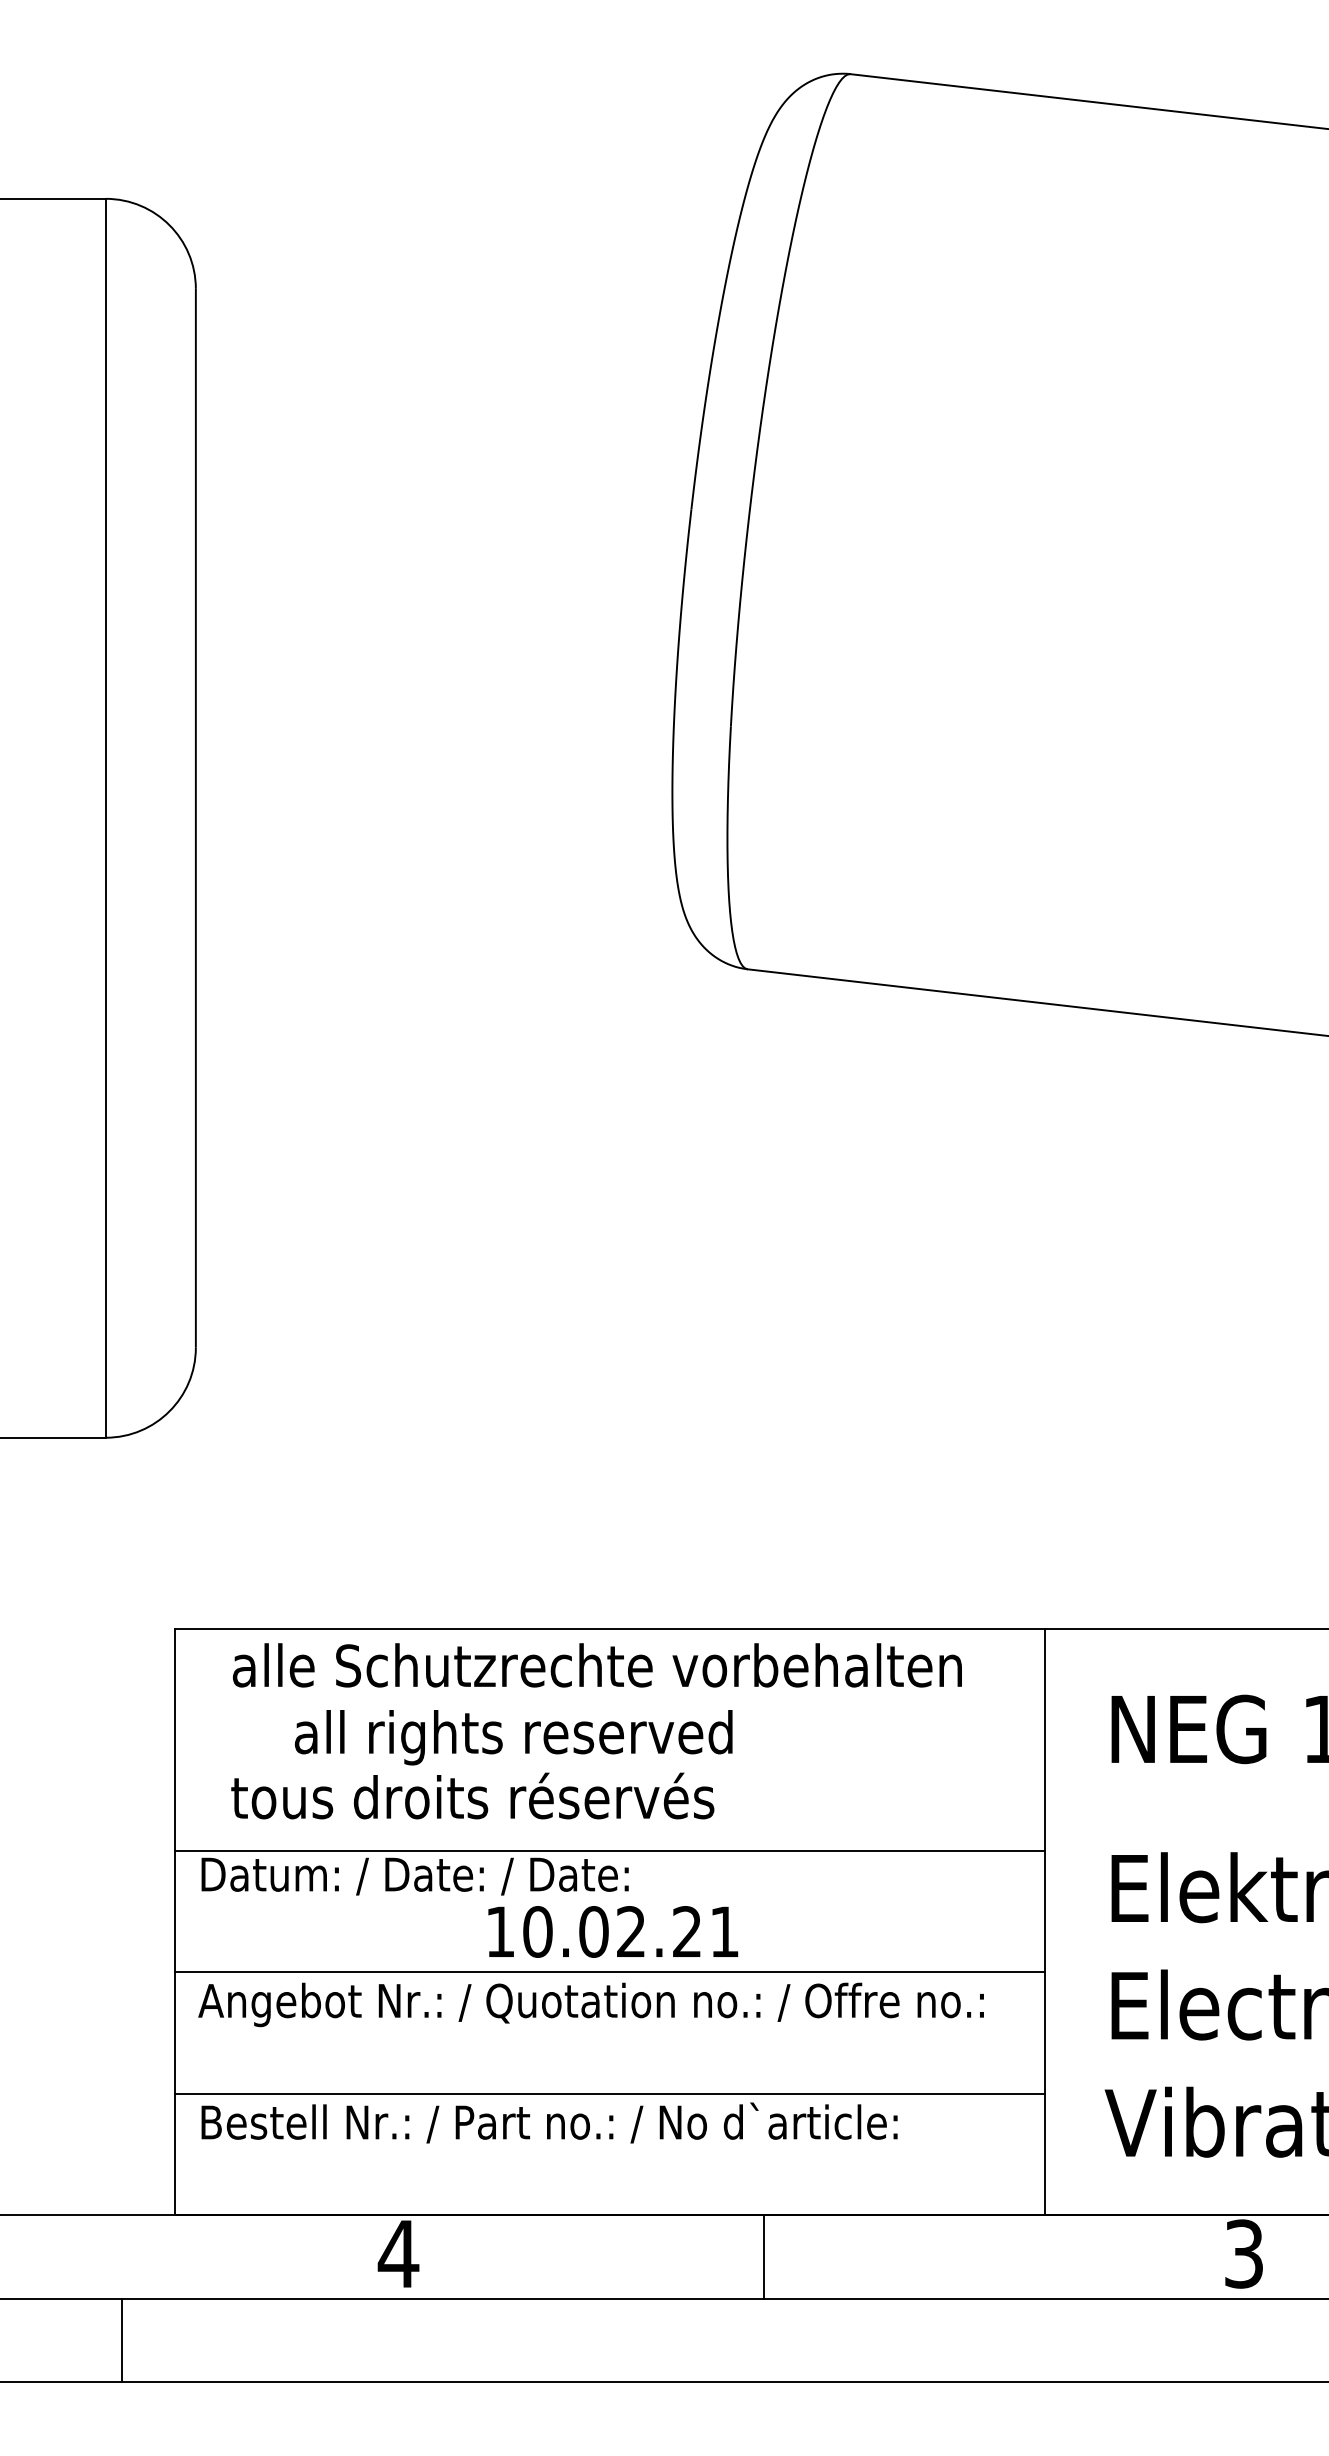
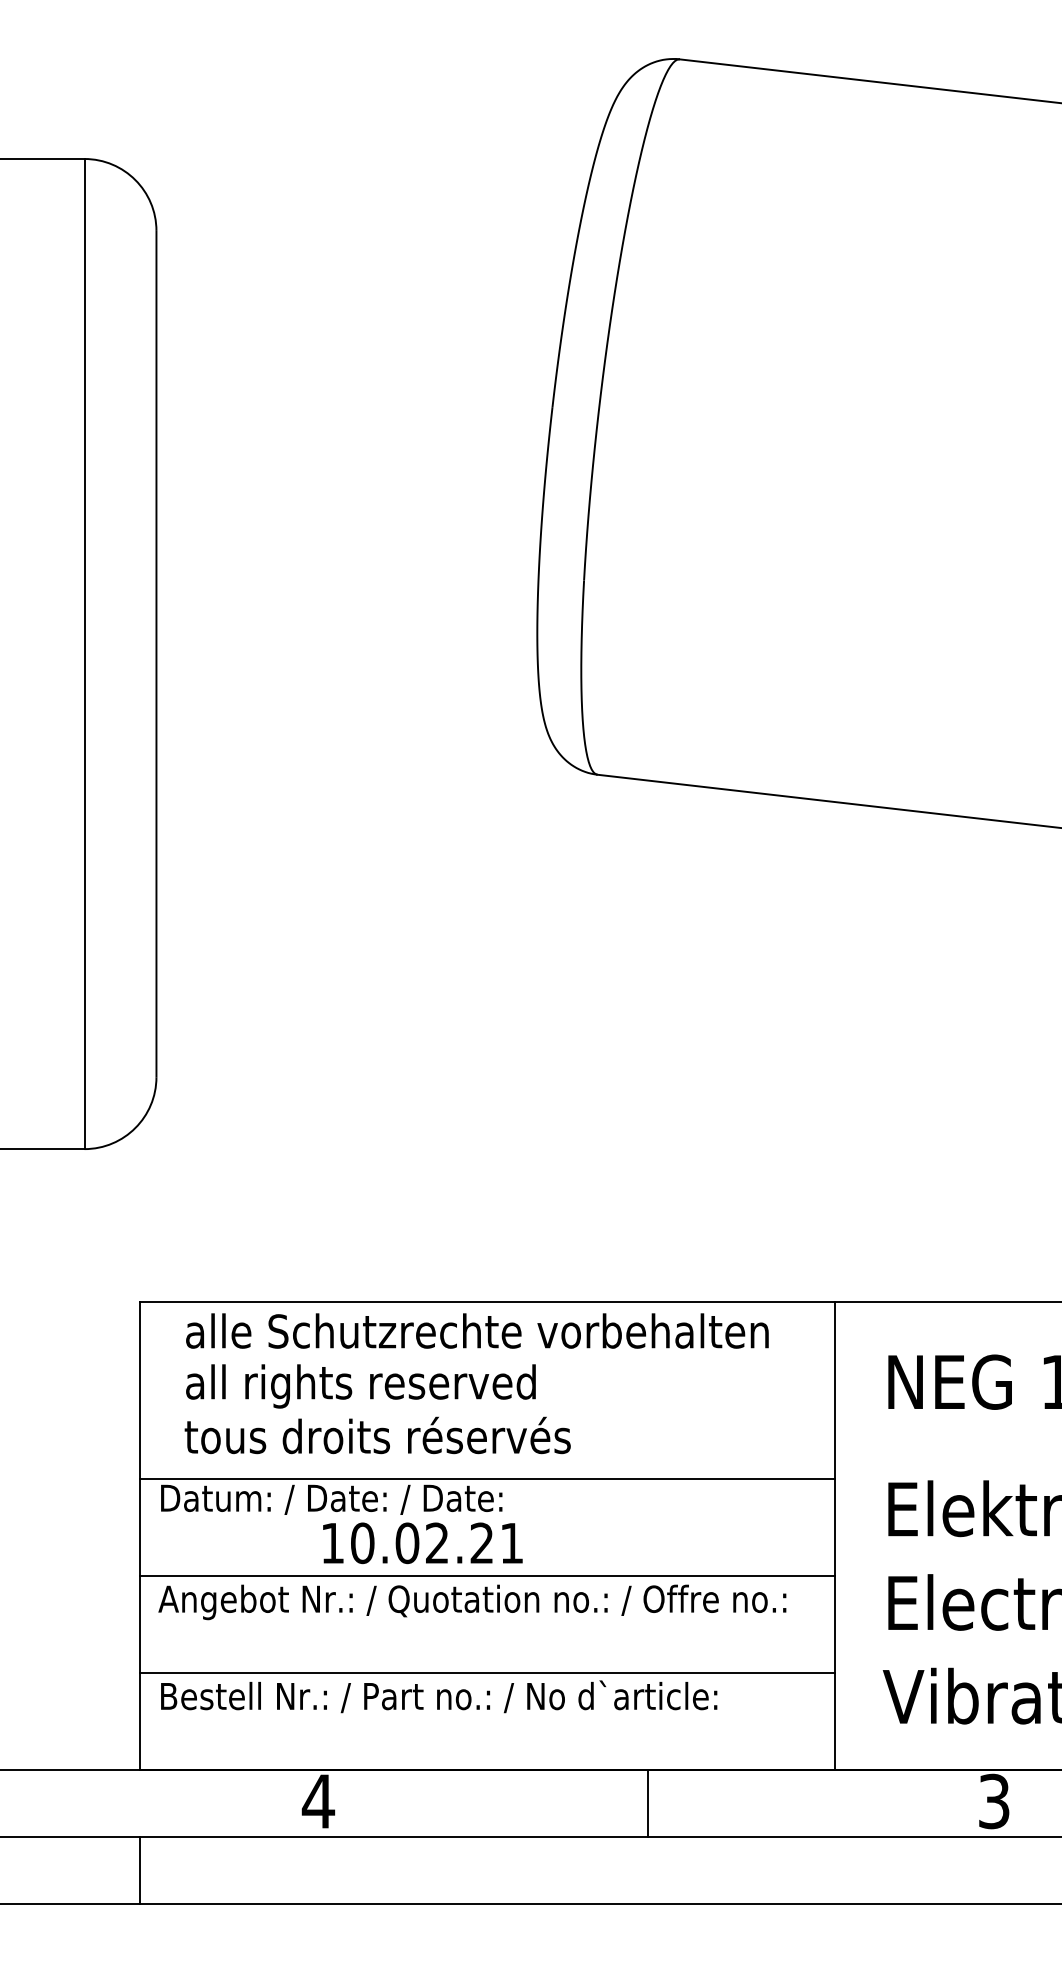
text: (513, 1737) -> (360, 1386), moved
text: (613, 1931) -> (423, 1542), moved
line: (763, 2256) -> (647, 1803), moved
line: (121, 2340) -> (139, 1870), moved

